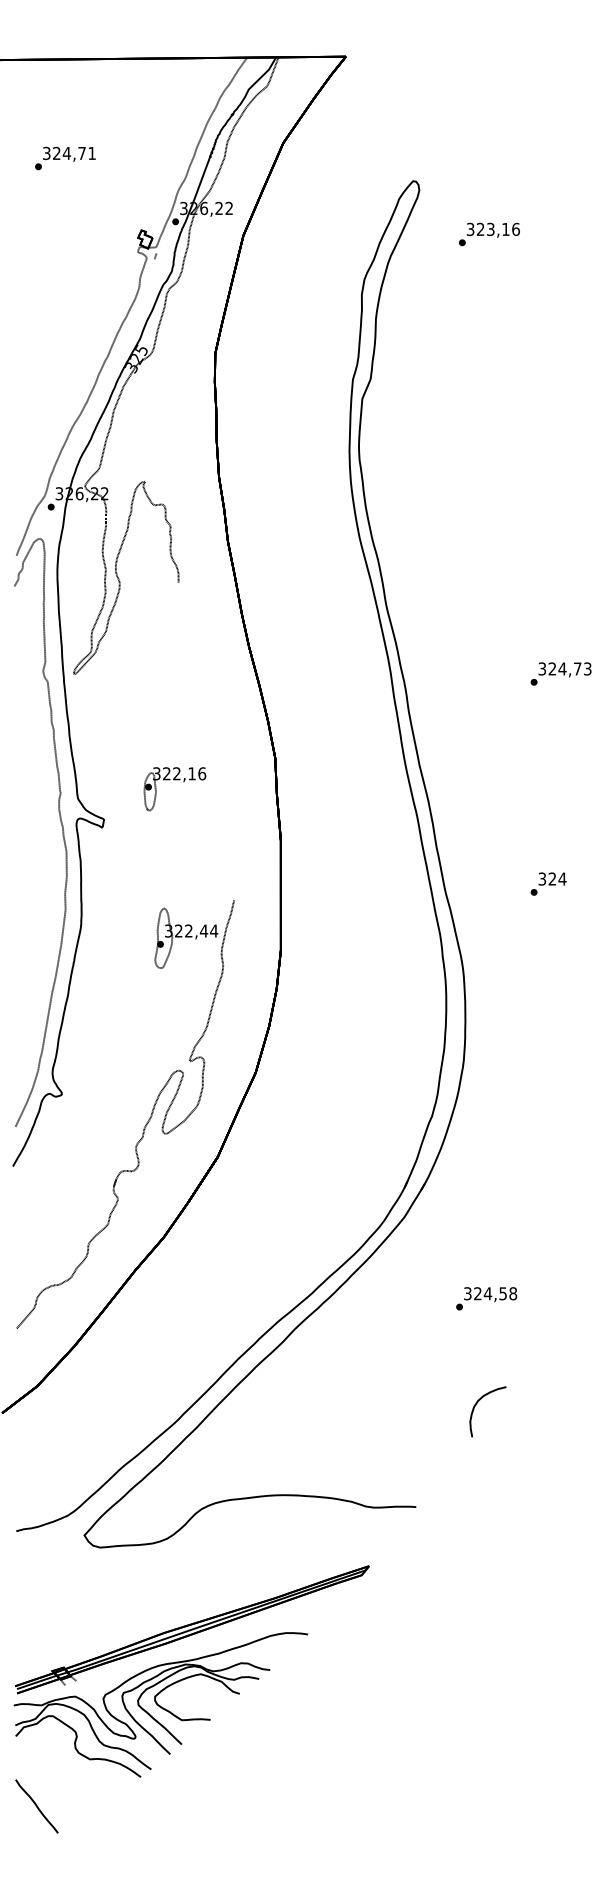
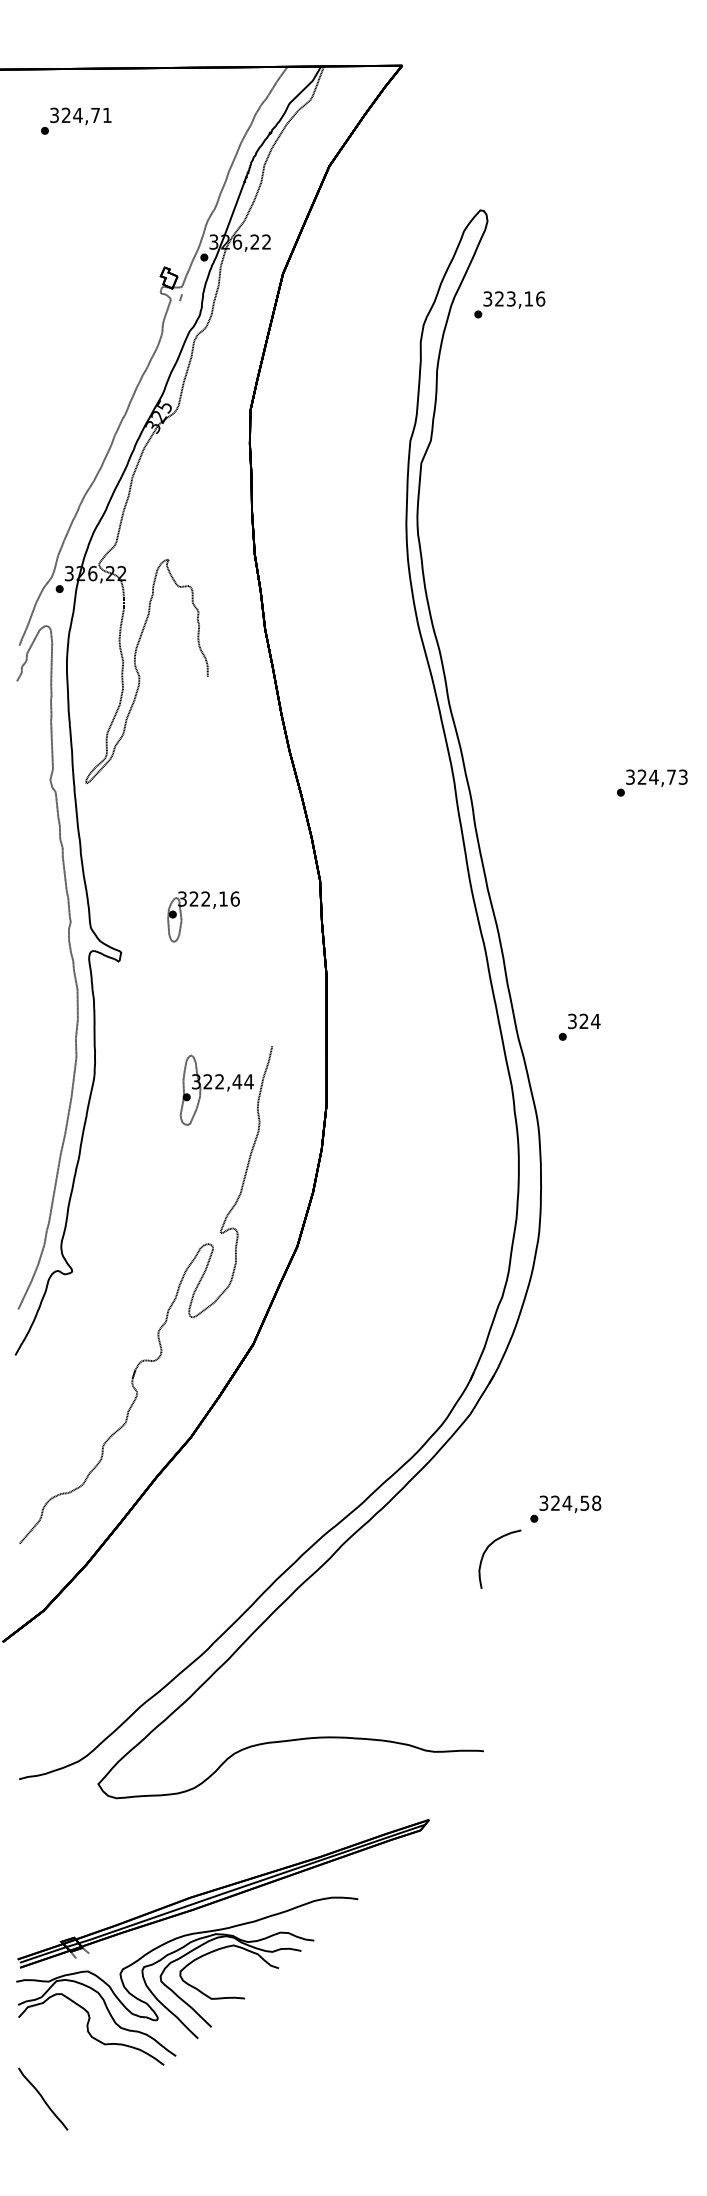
text: (65, 158) -> (76, 121), moved
text: (489, 234) -> (509, 304), moved
text: (548, 883) -> (579, 1026), moved
curve: (476, 1405) -> (486, 1551), moved

